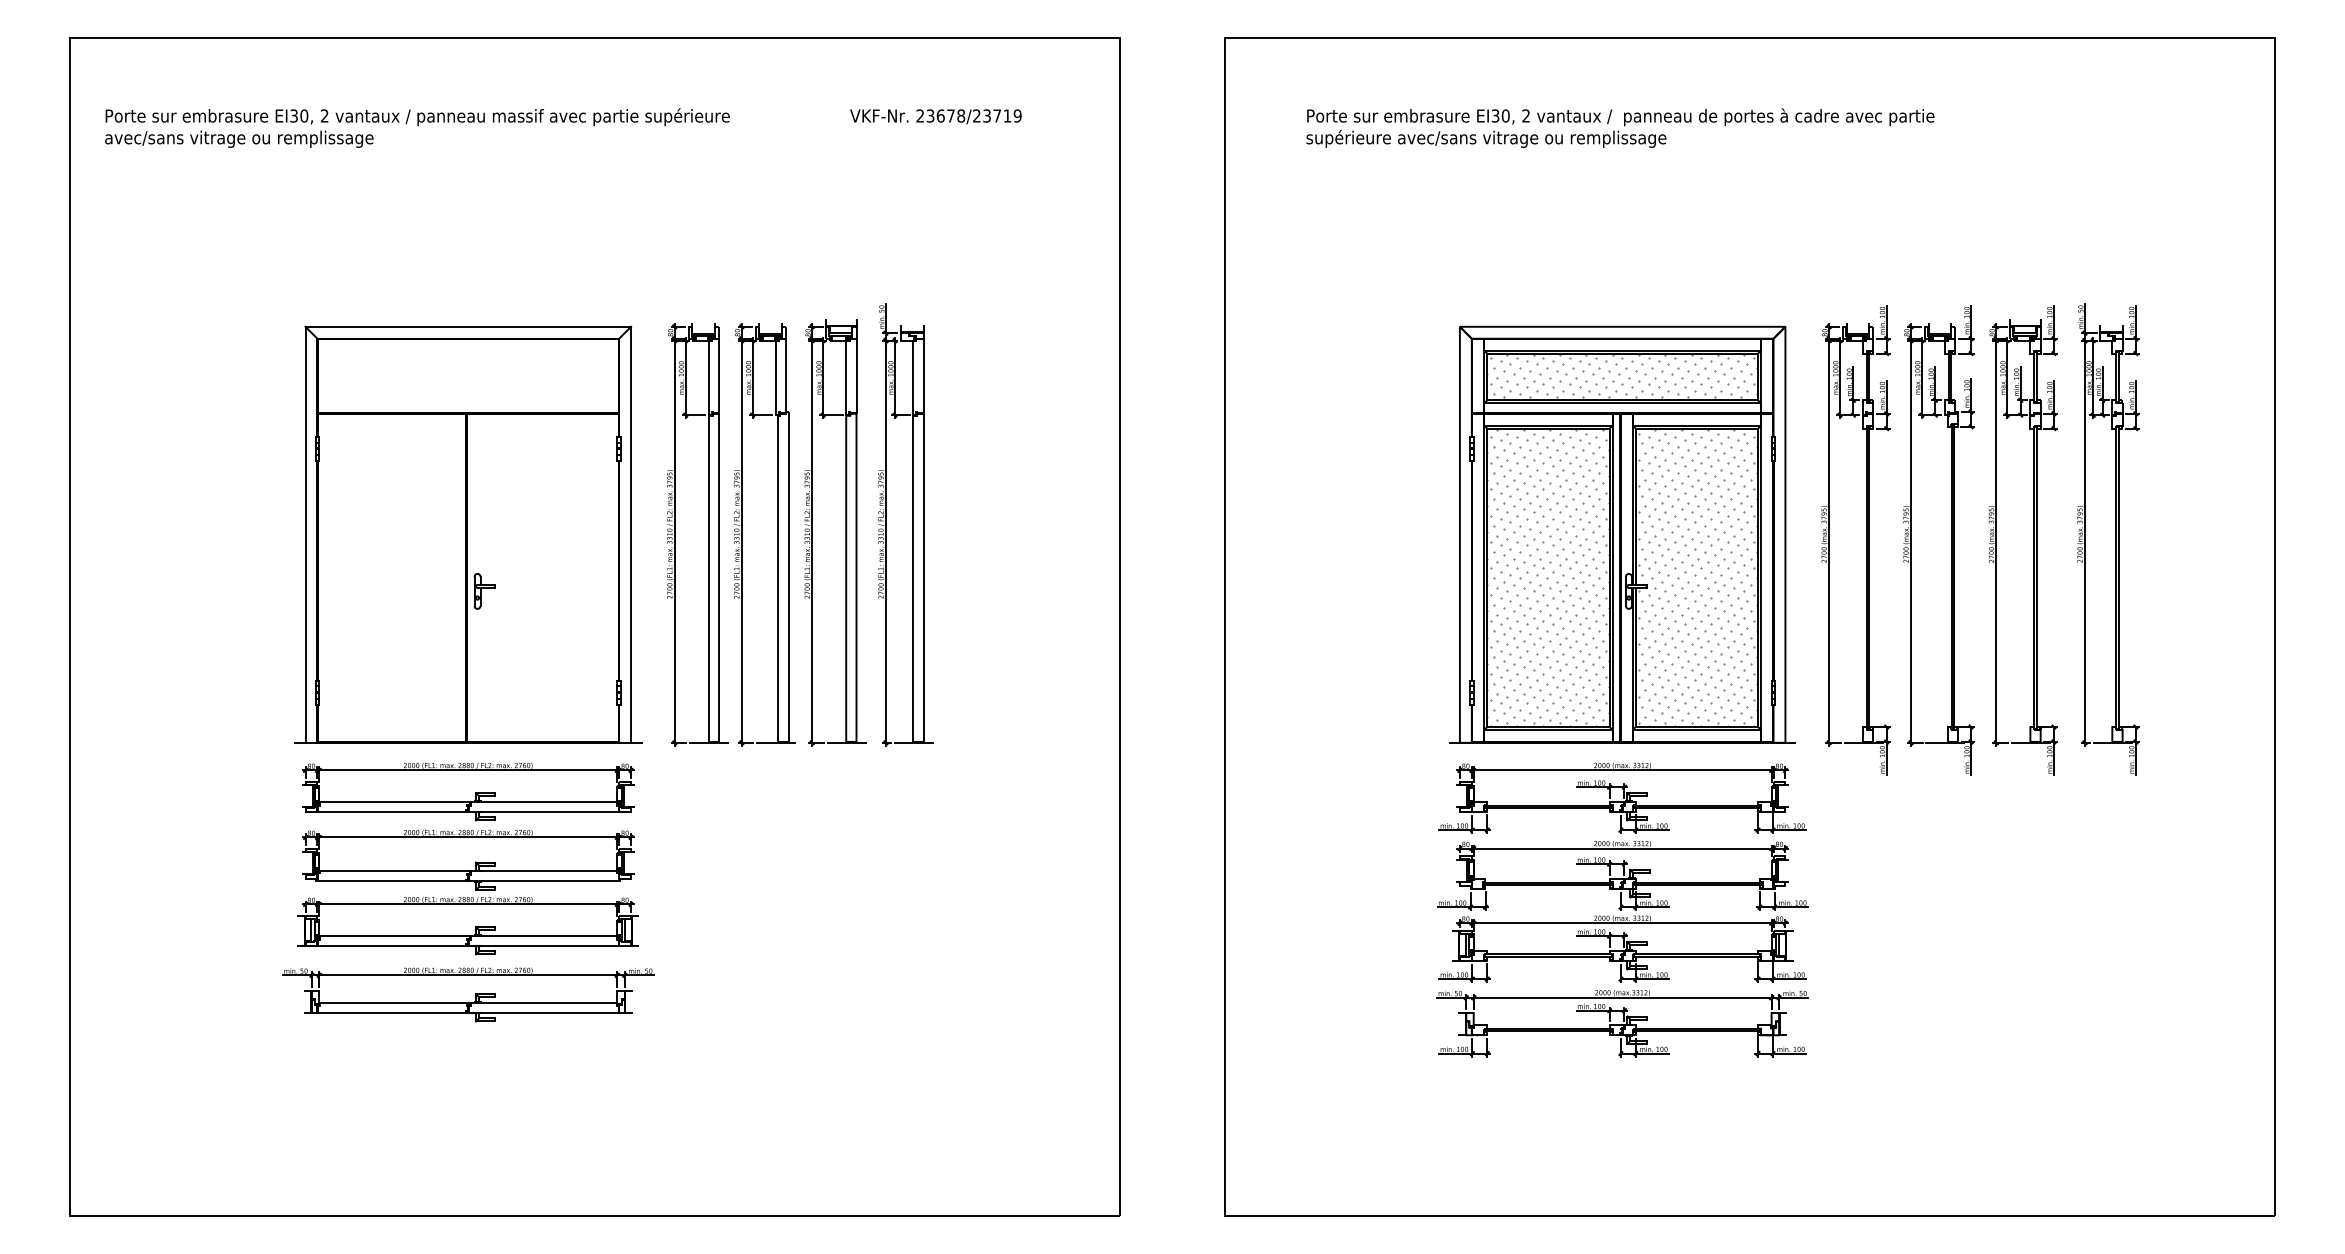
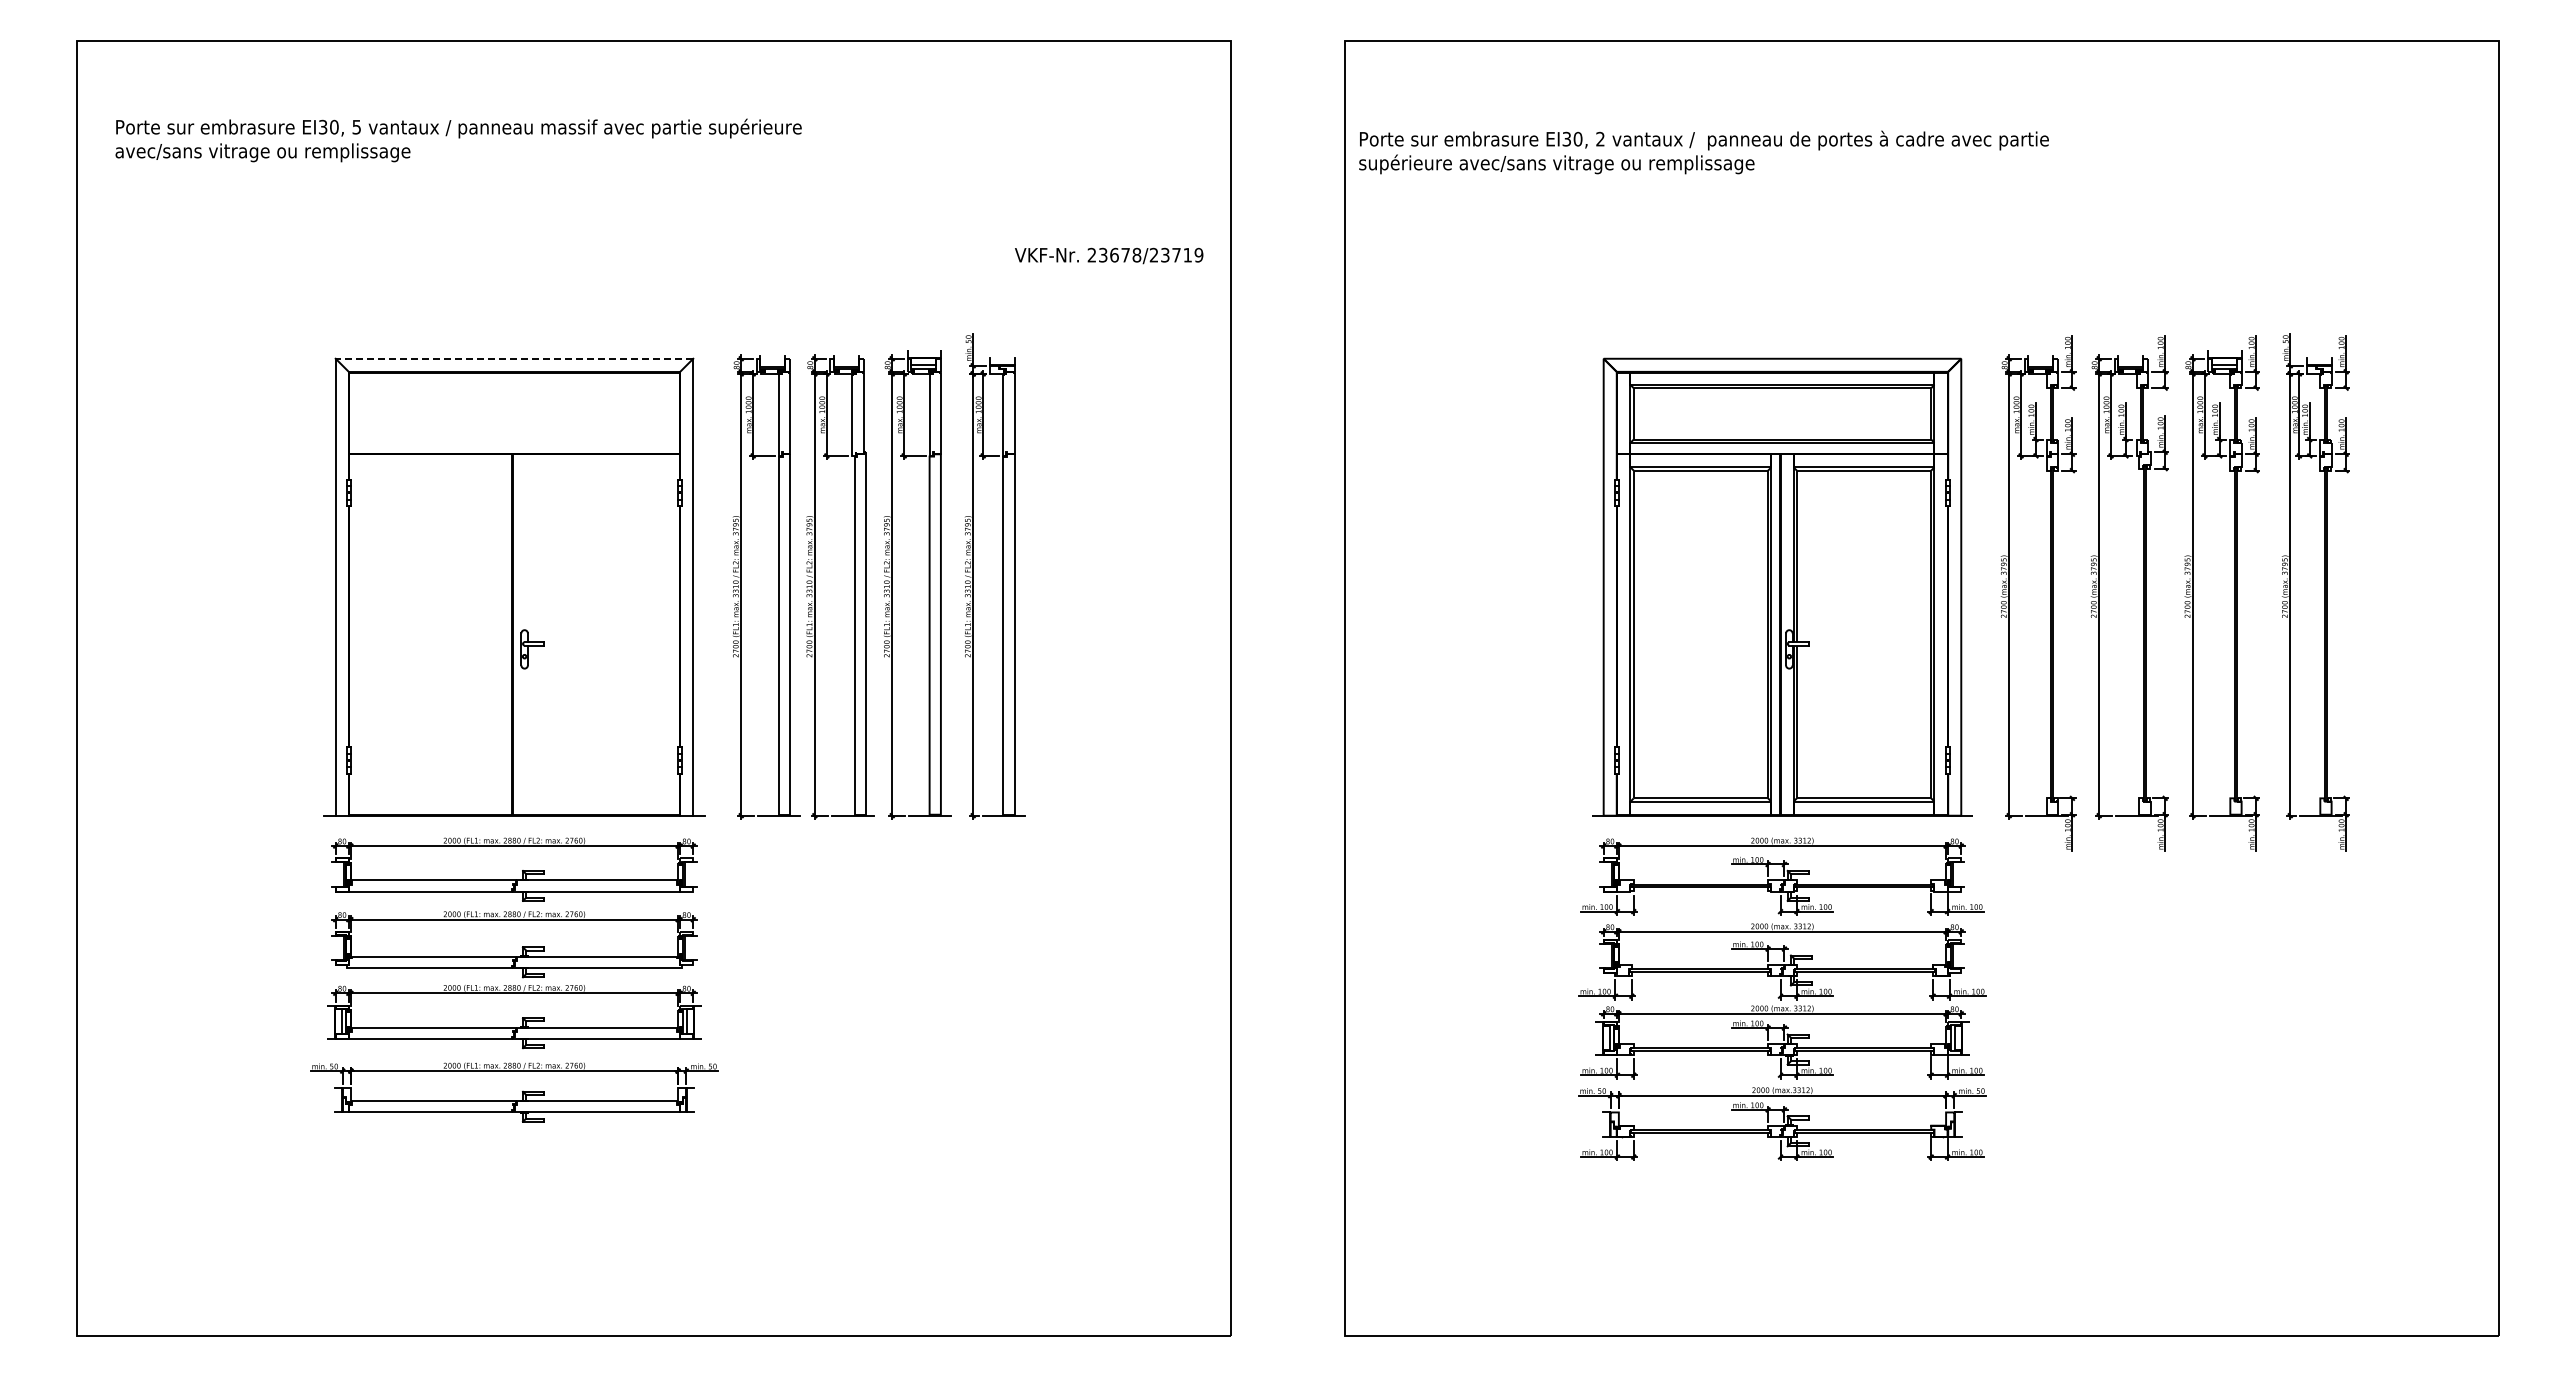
text: (324, 115) -> (356, 126), 2 -> 5
text: (936, 116) -> (1109, 255), moved
text: (1619, 128) -> (1703, 152), moved
line: (468, 326) -> (514, 358), solid -> dashed
hatch: (1621, 375) -> (1781, 412), removed
hatch: (1548, 577) -> (1700, 634), removed
hatch: (1698, 577) -> (1865, 634), removed

